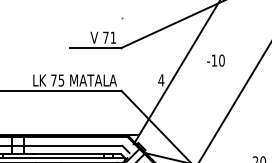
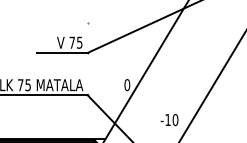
text: (113, 37) -> (79, 42), 71 -> 75
text: (215, 60) -> (169, 119), moved
text: (161, 80) -> (127, 85), 4 -> 0

